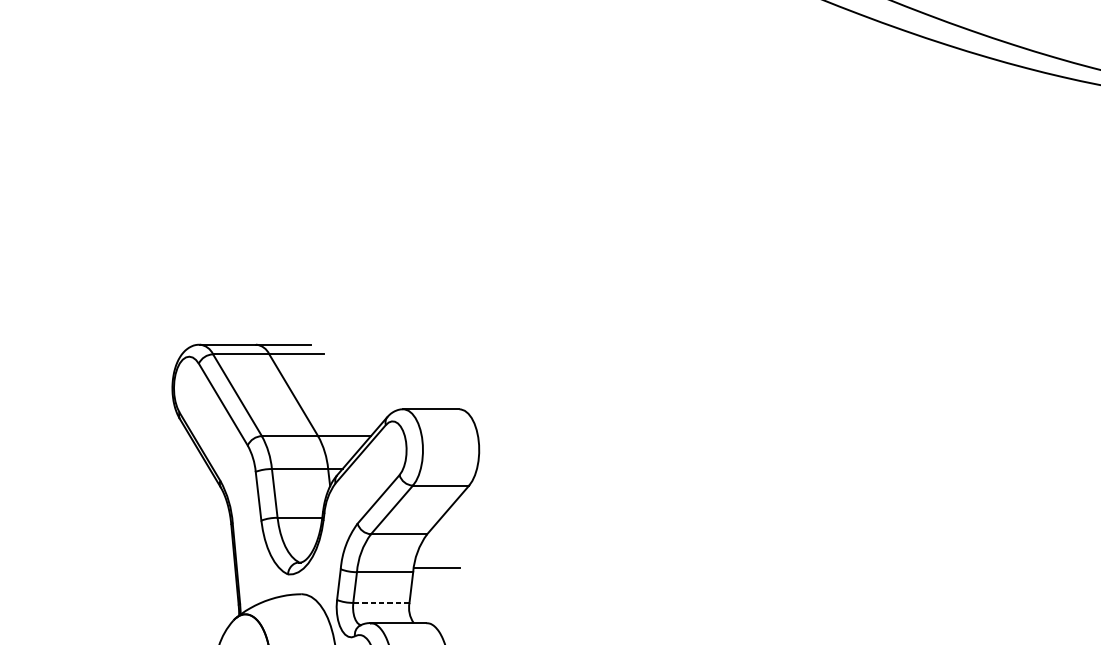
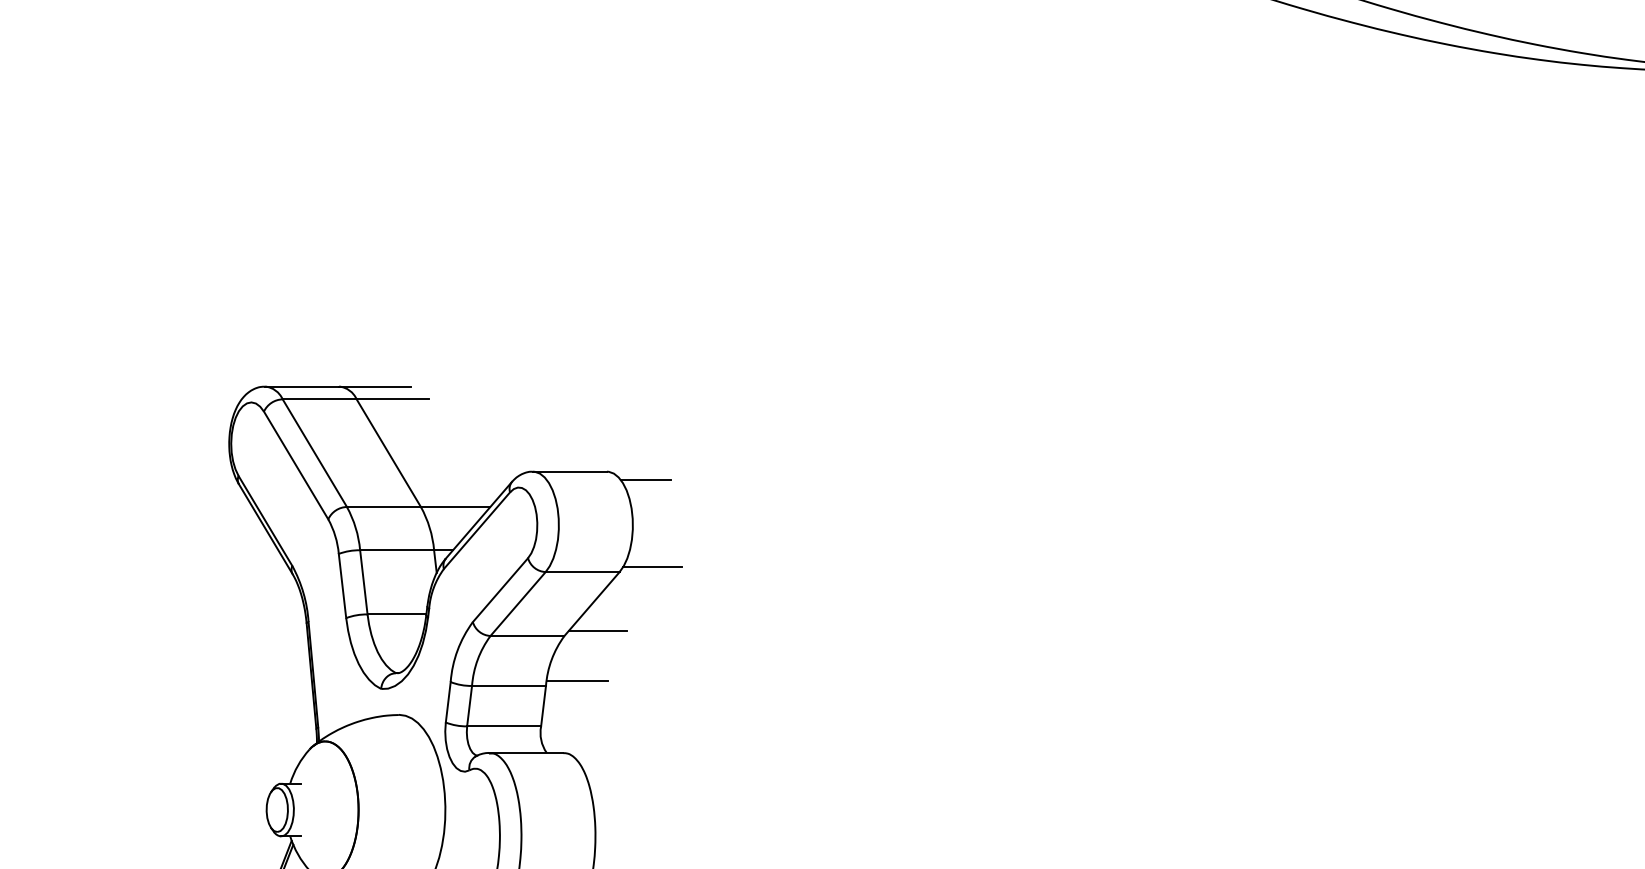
line: (488, 416) -> (645, 480), added
line: (494, 481) -> (652, 566), added
line: (452, 530) -> (597, 630), added
line: (381, 602) -> (504, 726), dashed -> solid

